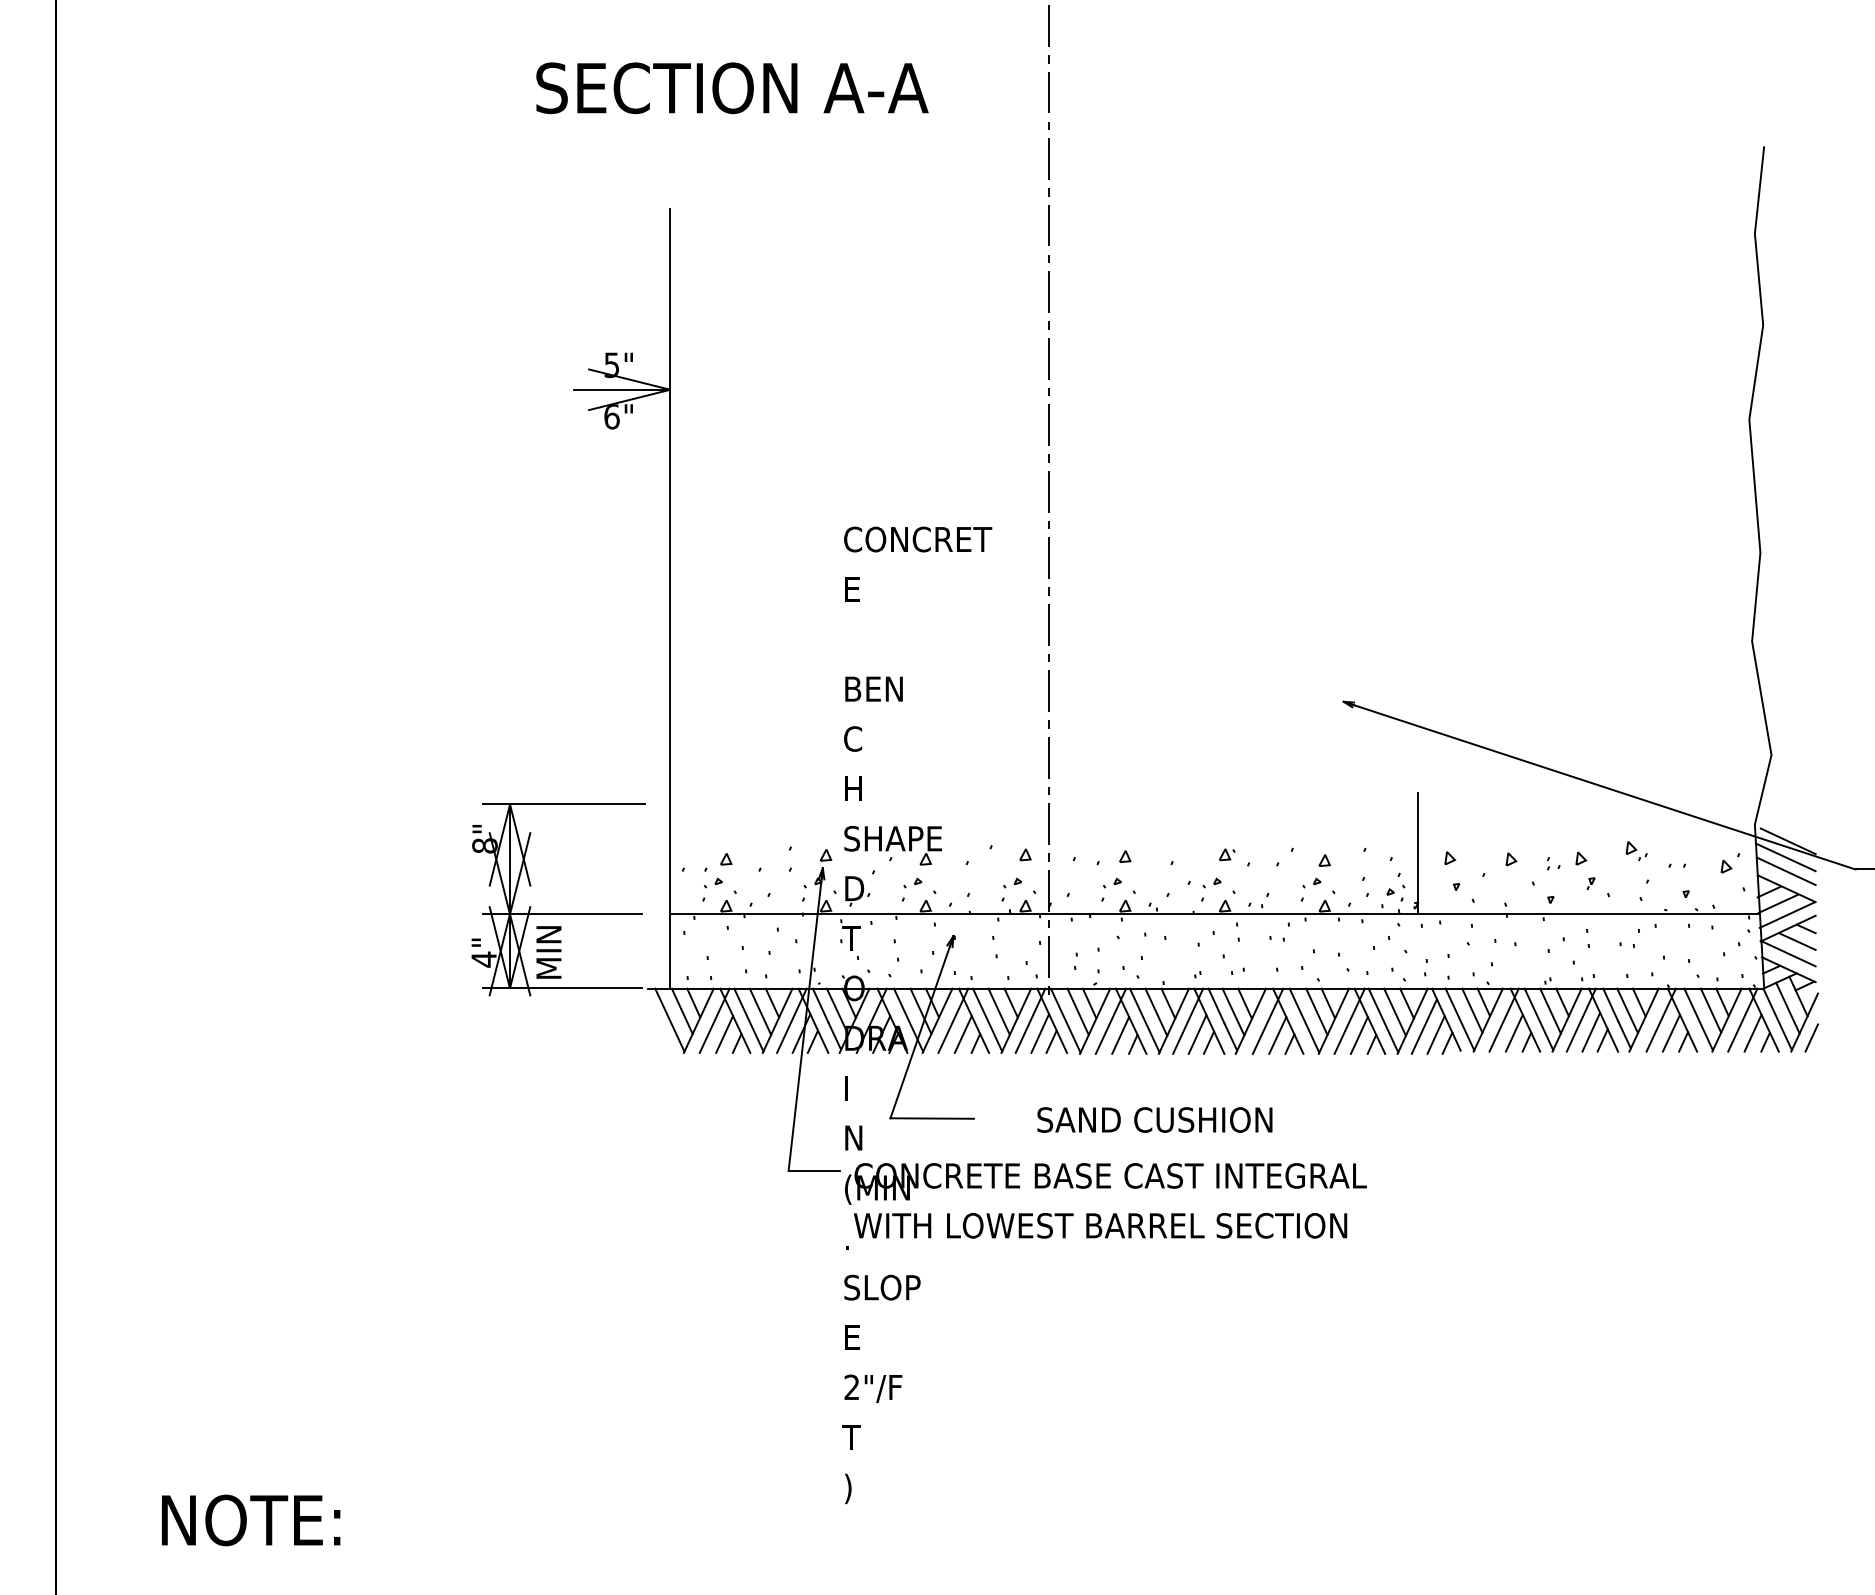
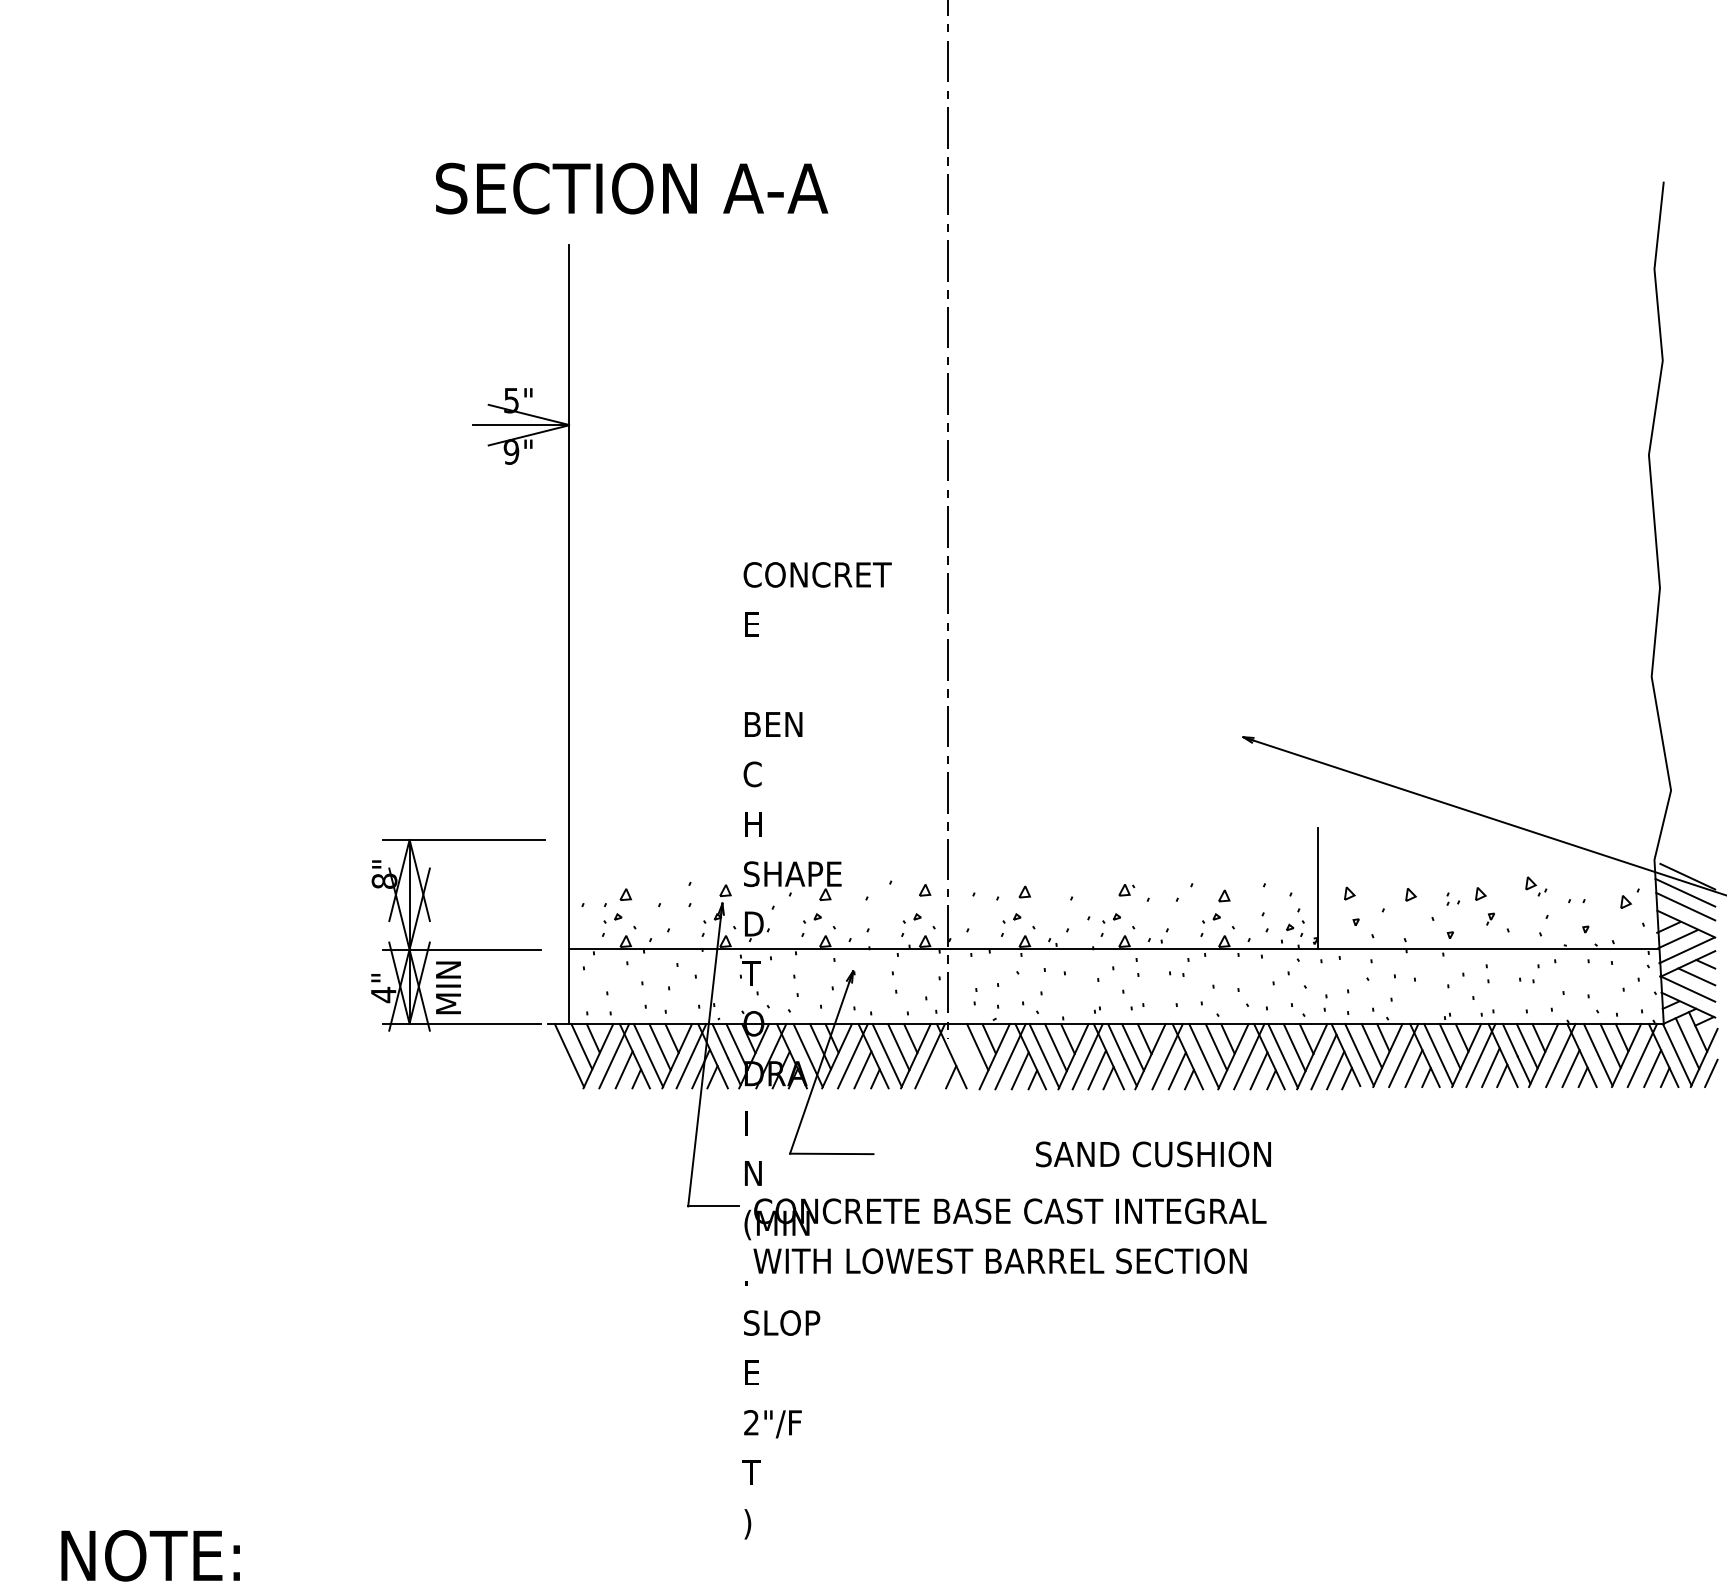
text: (732, 88) -> (632, 188), moved
text: (611, 416) -> (511, 451), 6" -> 9"
line: (1065, 1020) -> (965, 1055), removed
line: (1040, 1033) -> (940, 1068), removed
text: (1154, 1119) -> (1153, 1153), moved

